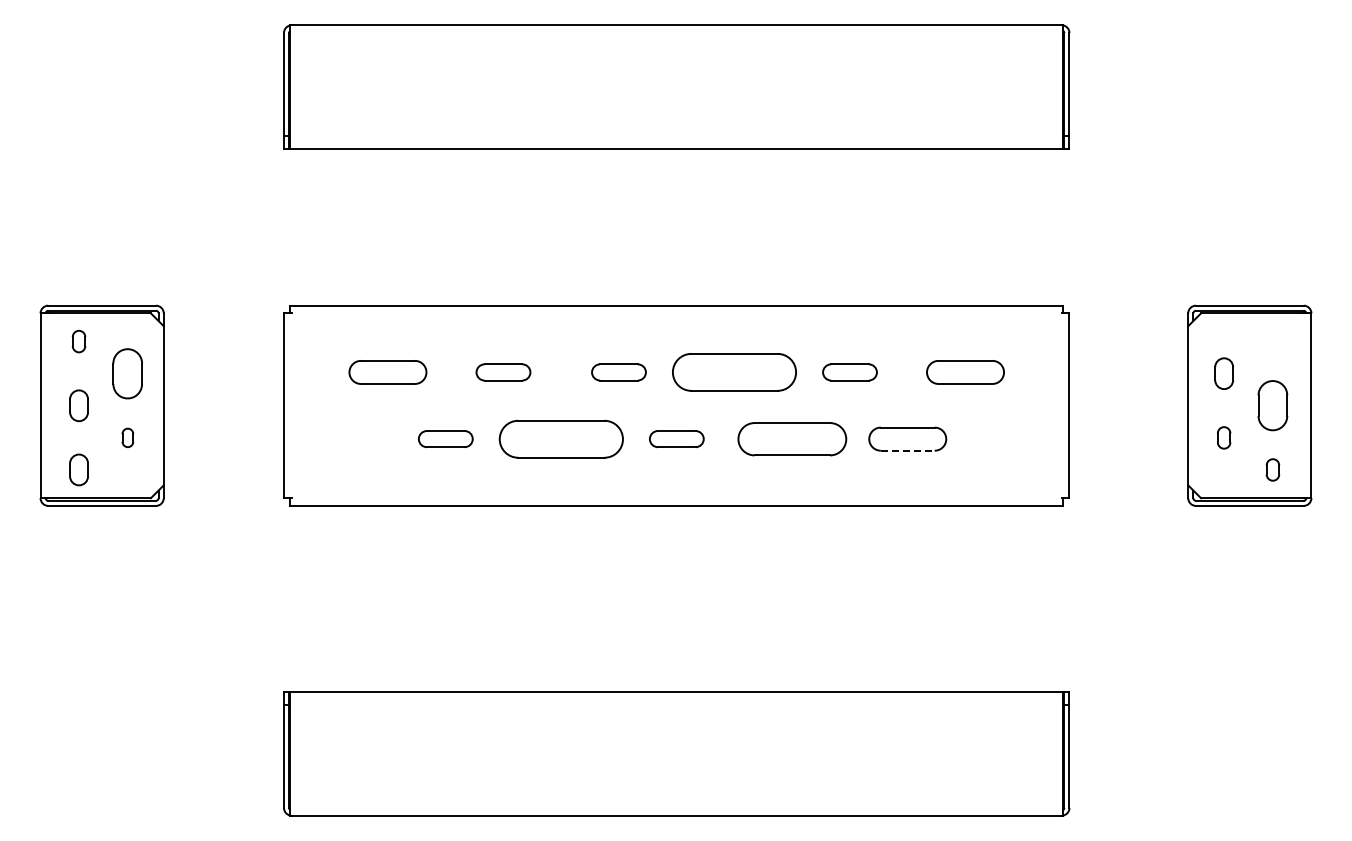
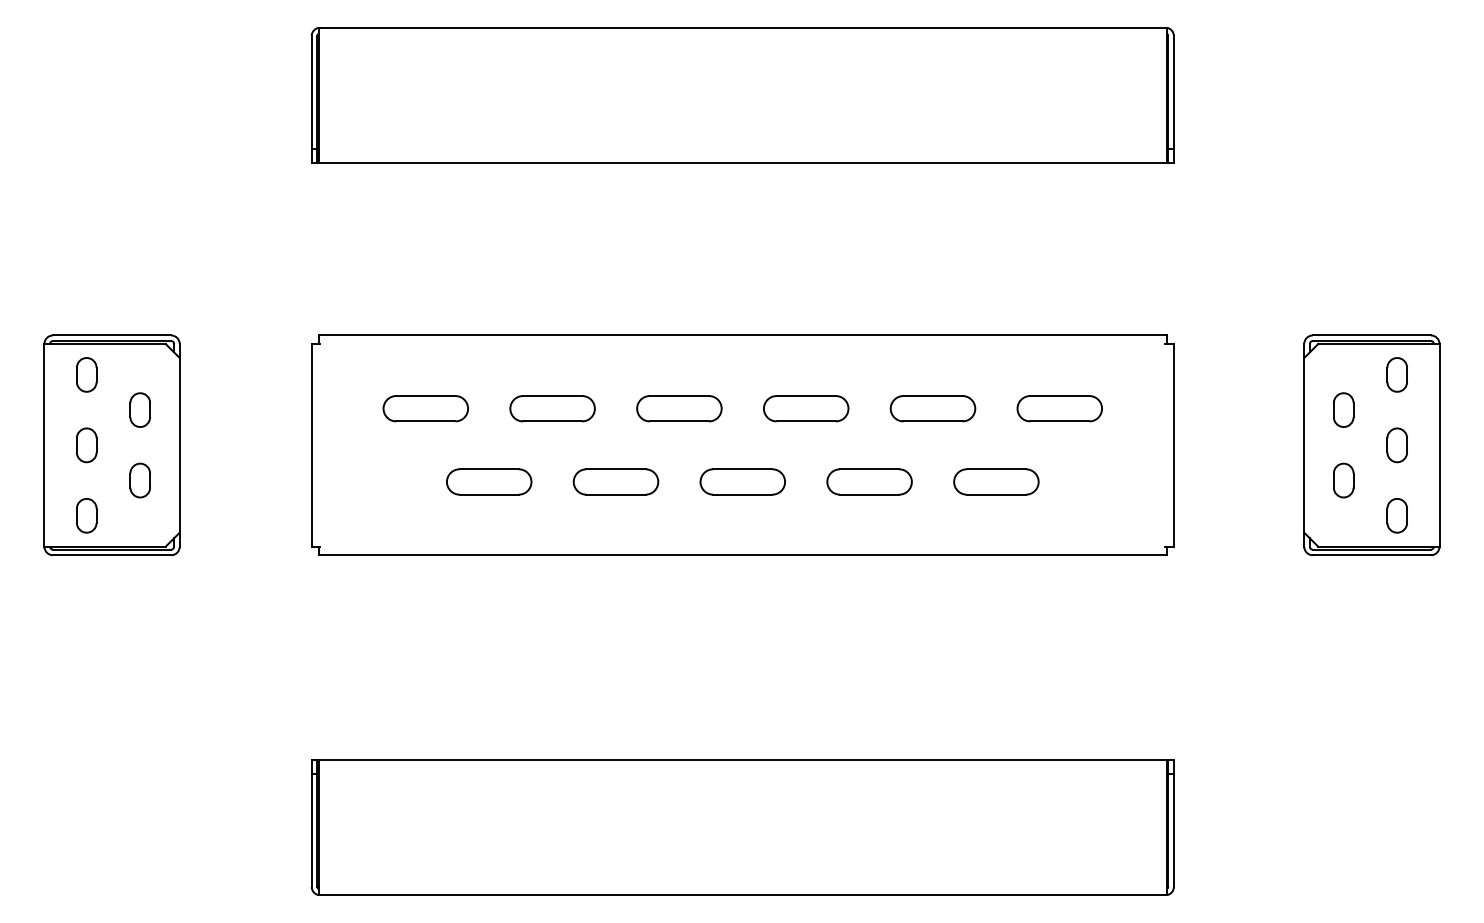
part: (78, 341) -> (86, 374), size x1.43
part: (1272, 341) -> (1396, 374), added
part: (503, 372) -> (552, 408), size x1.43
part: (618, 372) -> (678, 408), size x1.43
part: (734, 372) -> (806, 408), size x0.62
part: (849, 372) -> (932, 408), size x1.43
part: (127, 373) -> (139, 409), size x0.62
part: (1272, 405) -> (1396, 445), size x0.62
part: (127, 437) -> (139, 480), size x1.67
part: (1223, 437) -> (1342, 480), size x1.43
part: (445, 438) -> (488, 481), size x1.43
part: (560, 438) -> (615, 481), size x0.62
part: (676, 438) -> (742, 481), size x1.43
part: (791, 438) -> (868, 481), size x0.71
line: (907, 450) -> (996, 494), dashed -> solid
part: (1272, 469) -> (1396, 515), size x1.43

